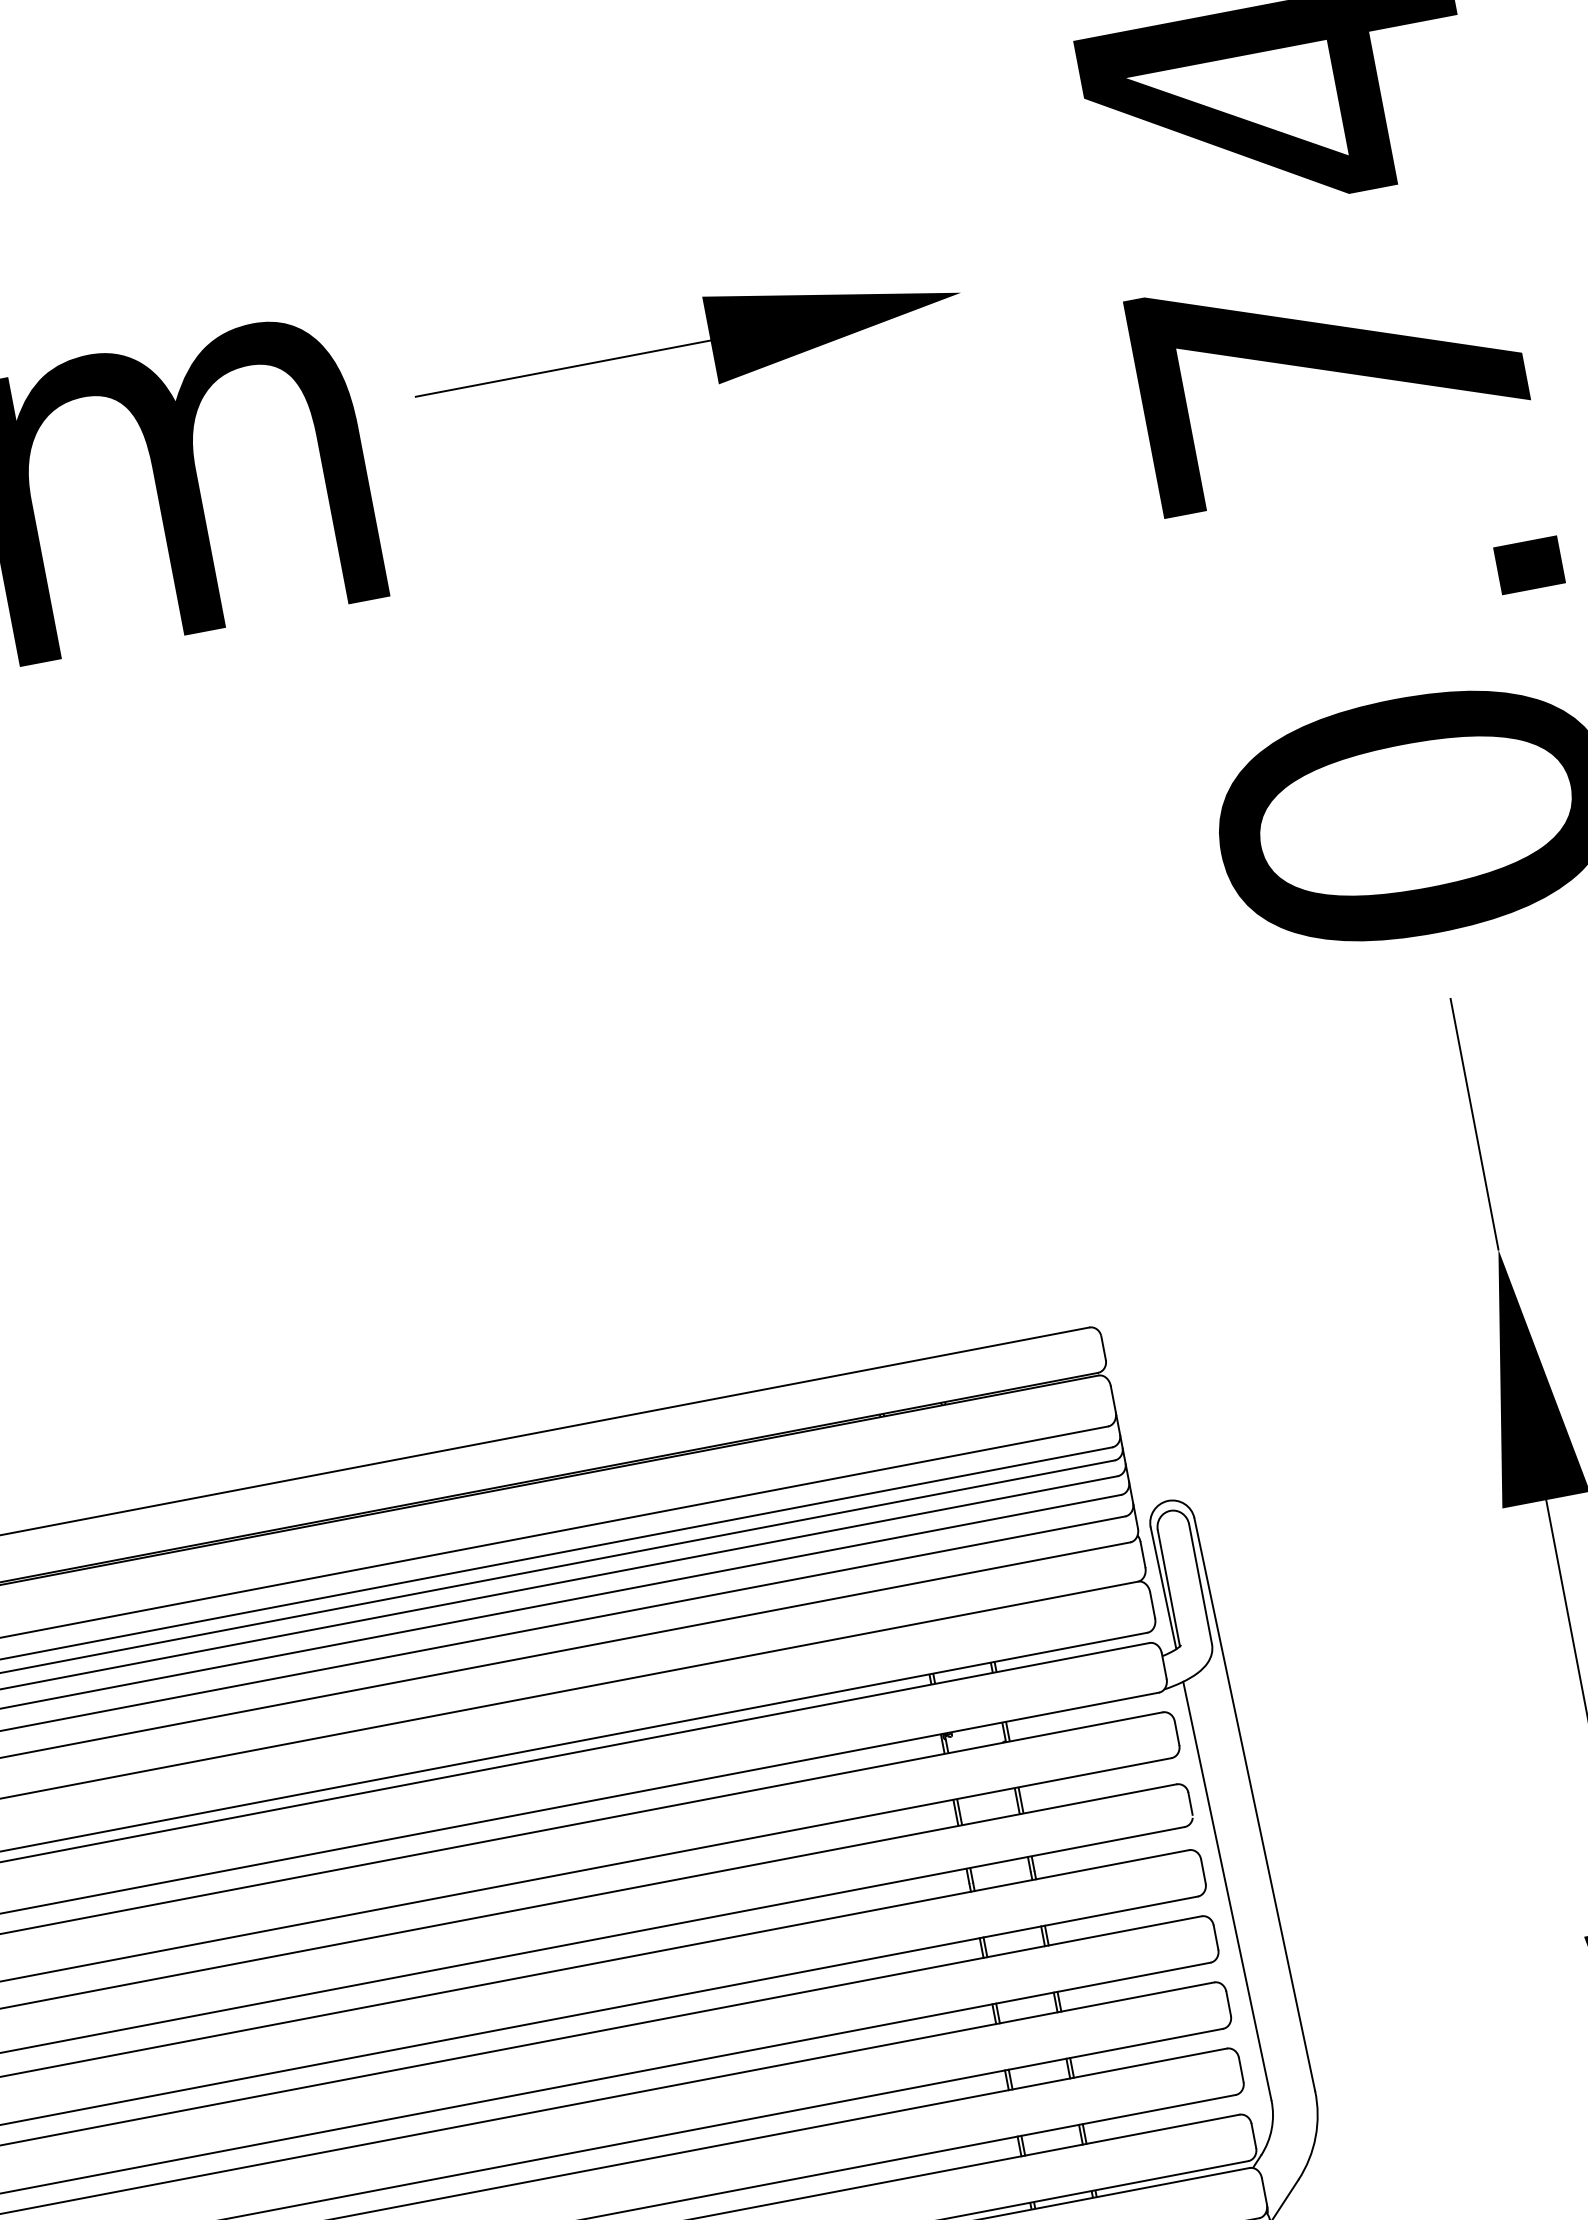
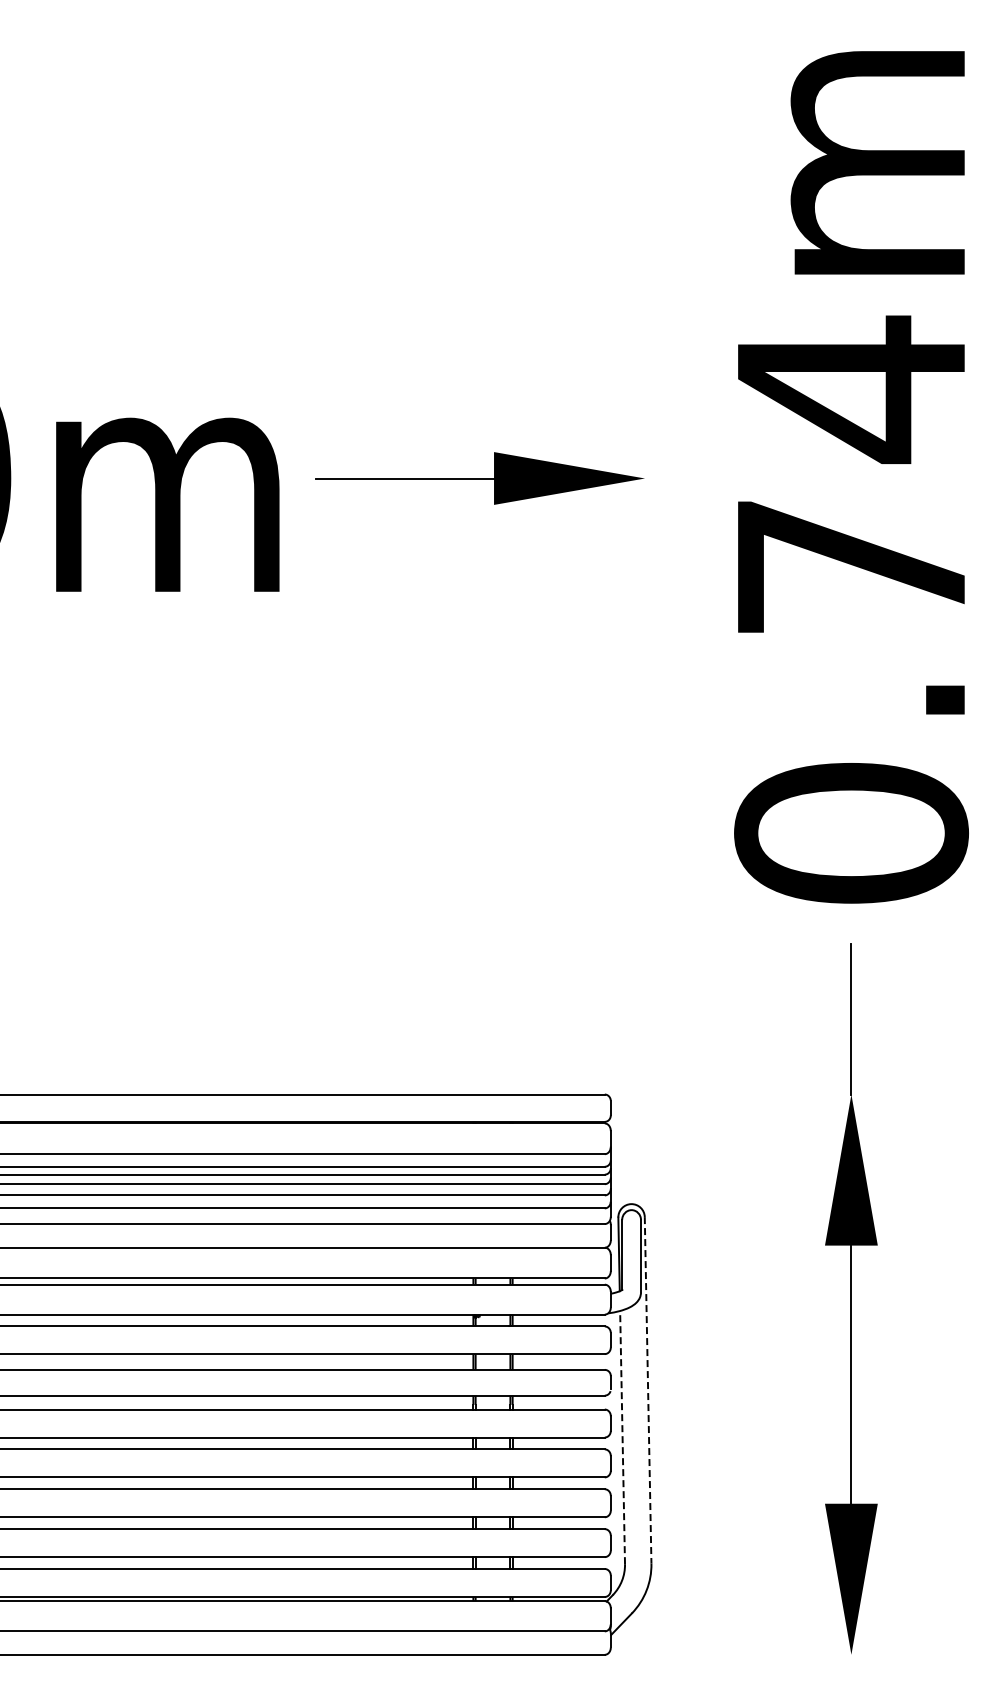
line: (1255, 1804) -> (648, 1390), solid -> dashed
line: (1227, 1890) -> (622, 1437), solid -> dashed

